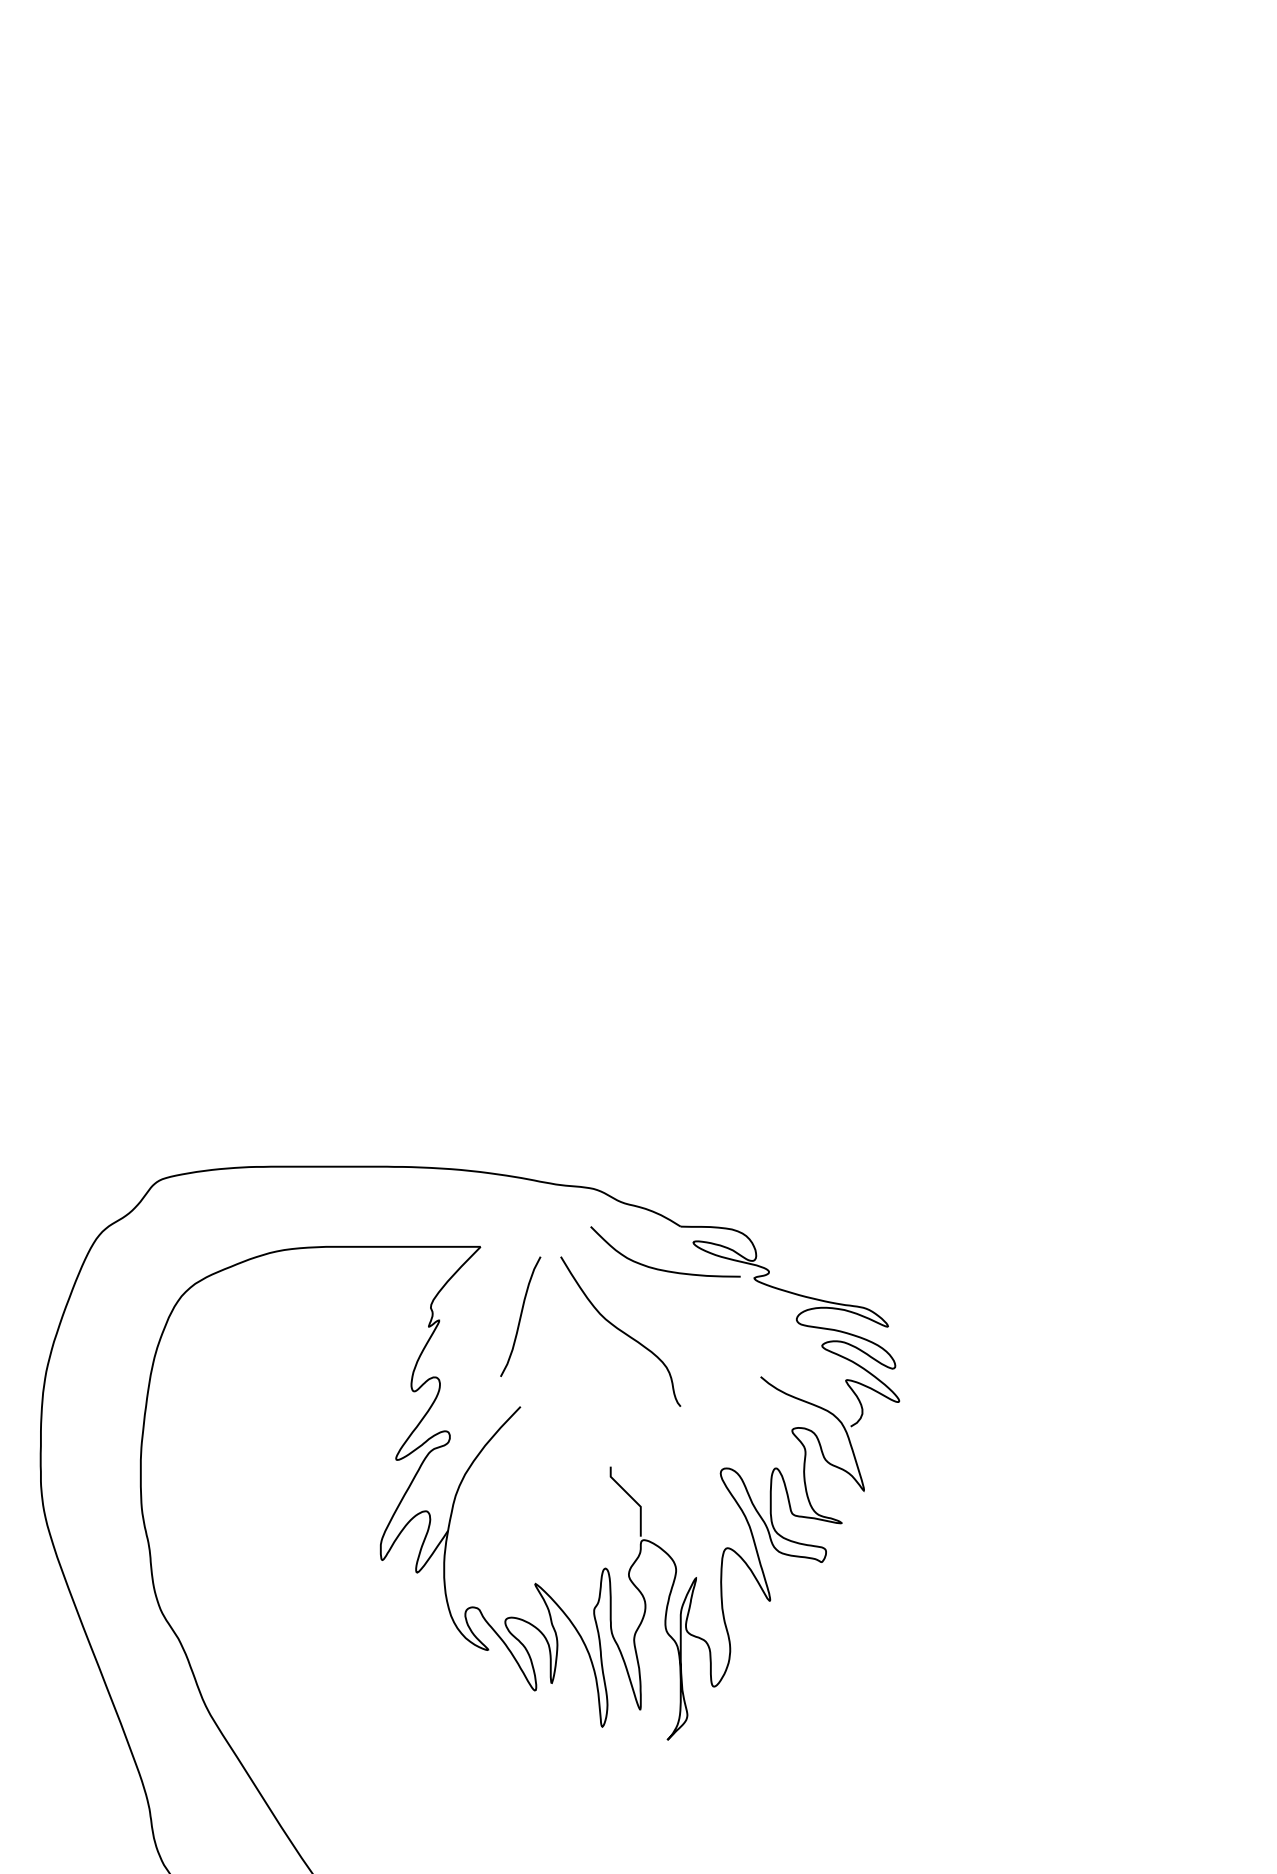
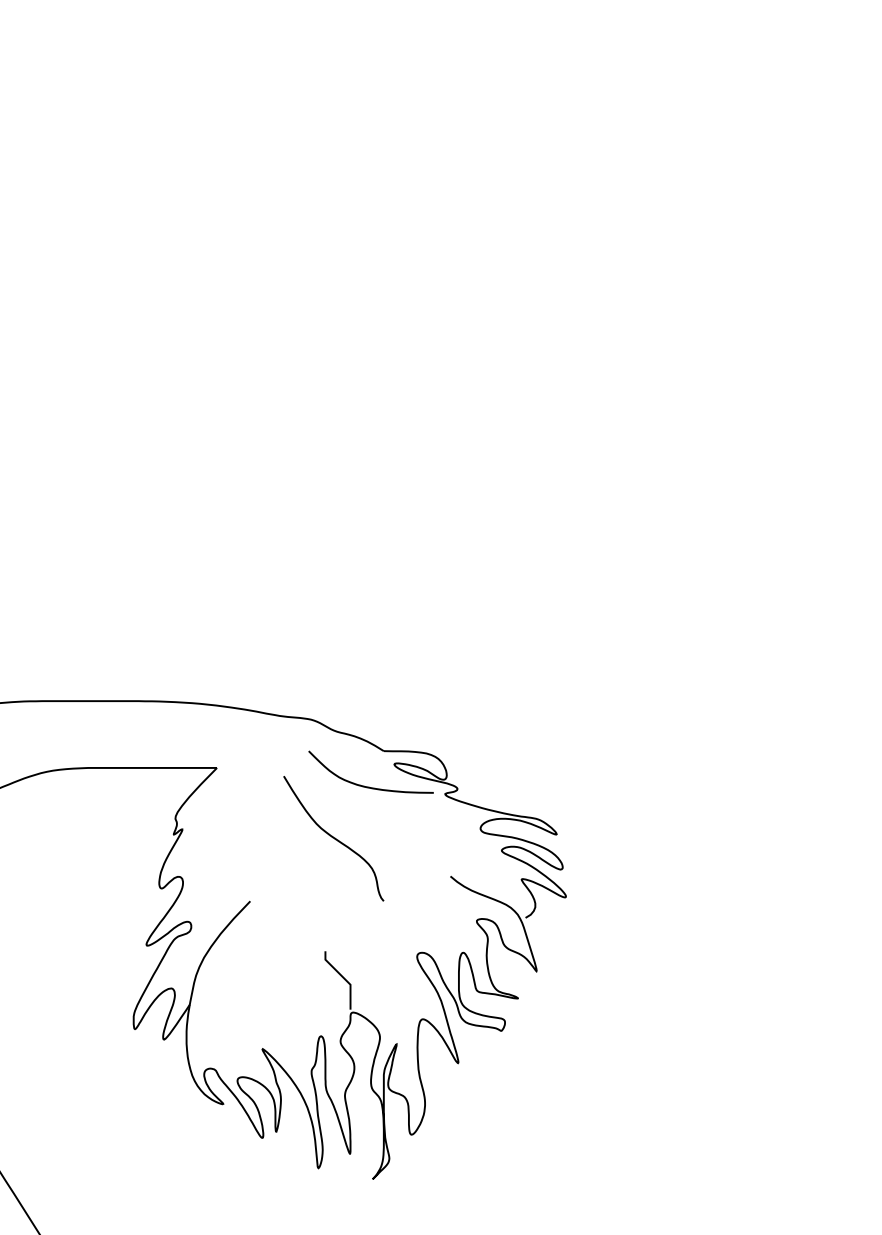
curve: (520, 1316) -> (250, 826), removed

